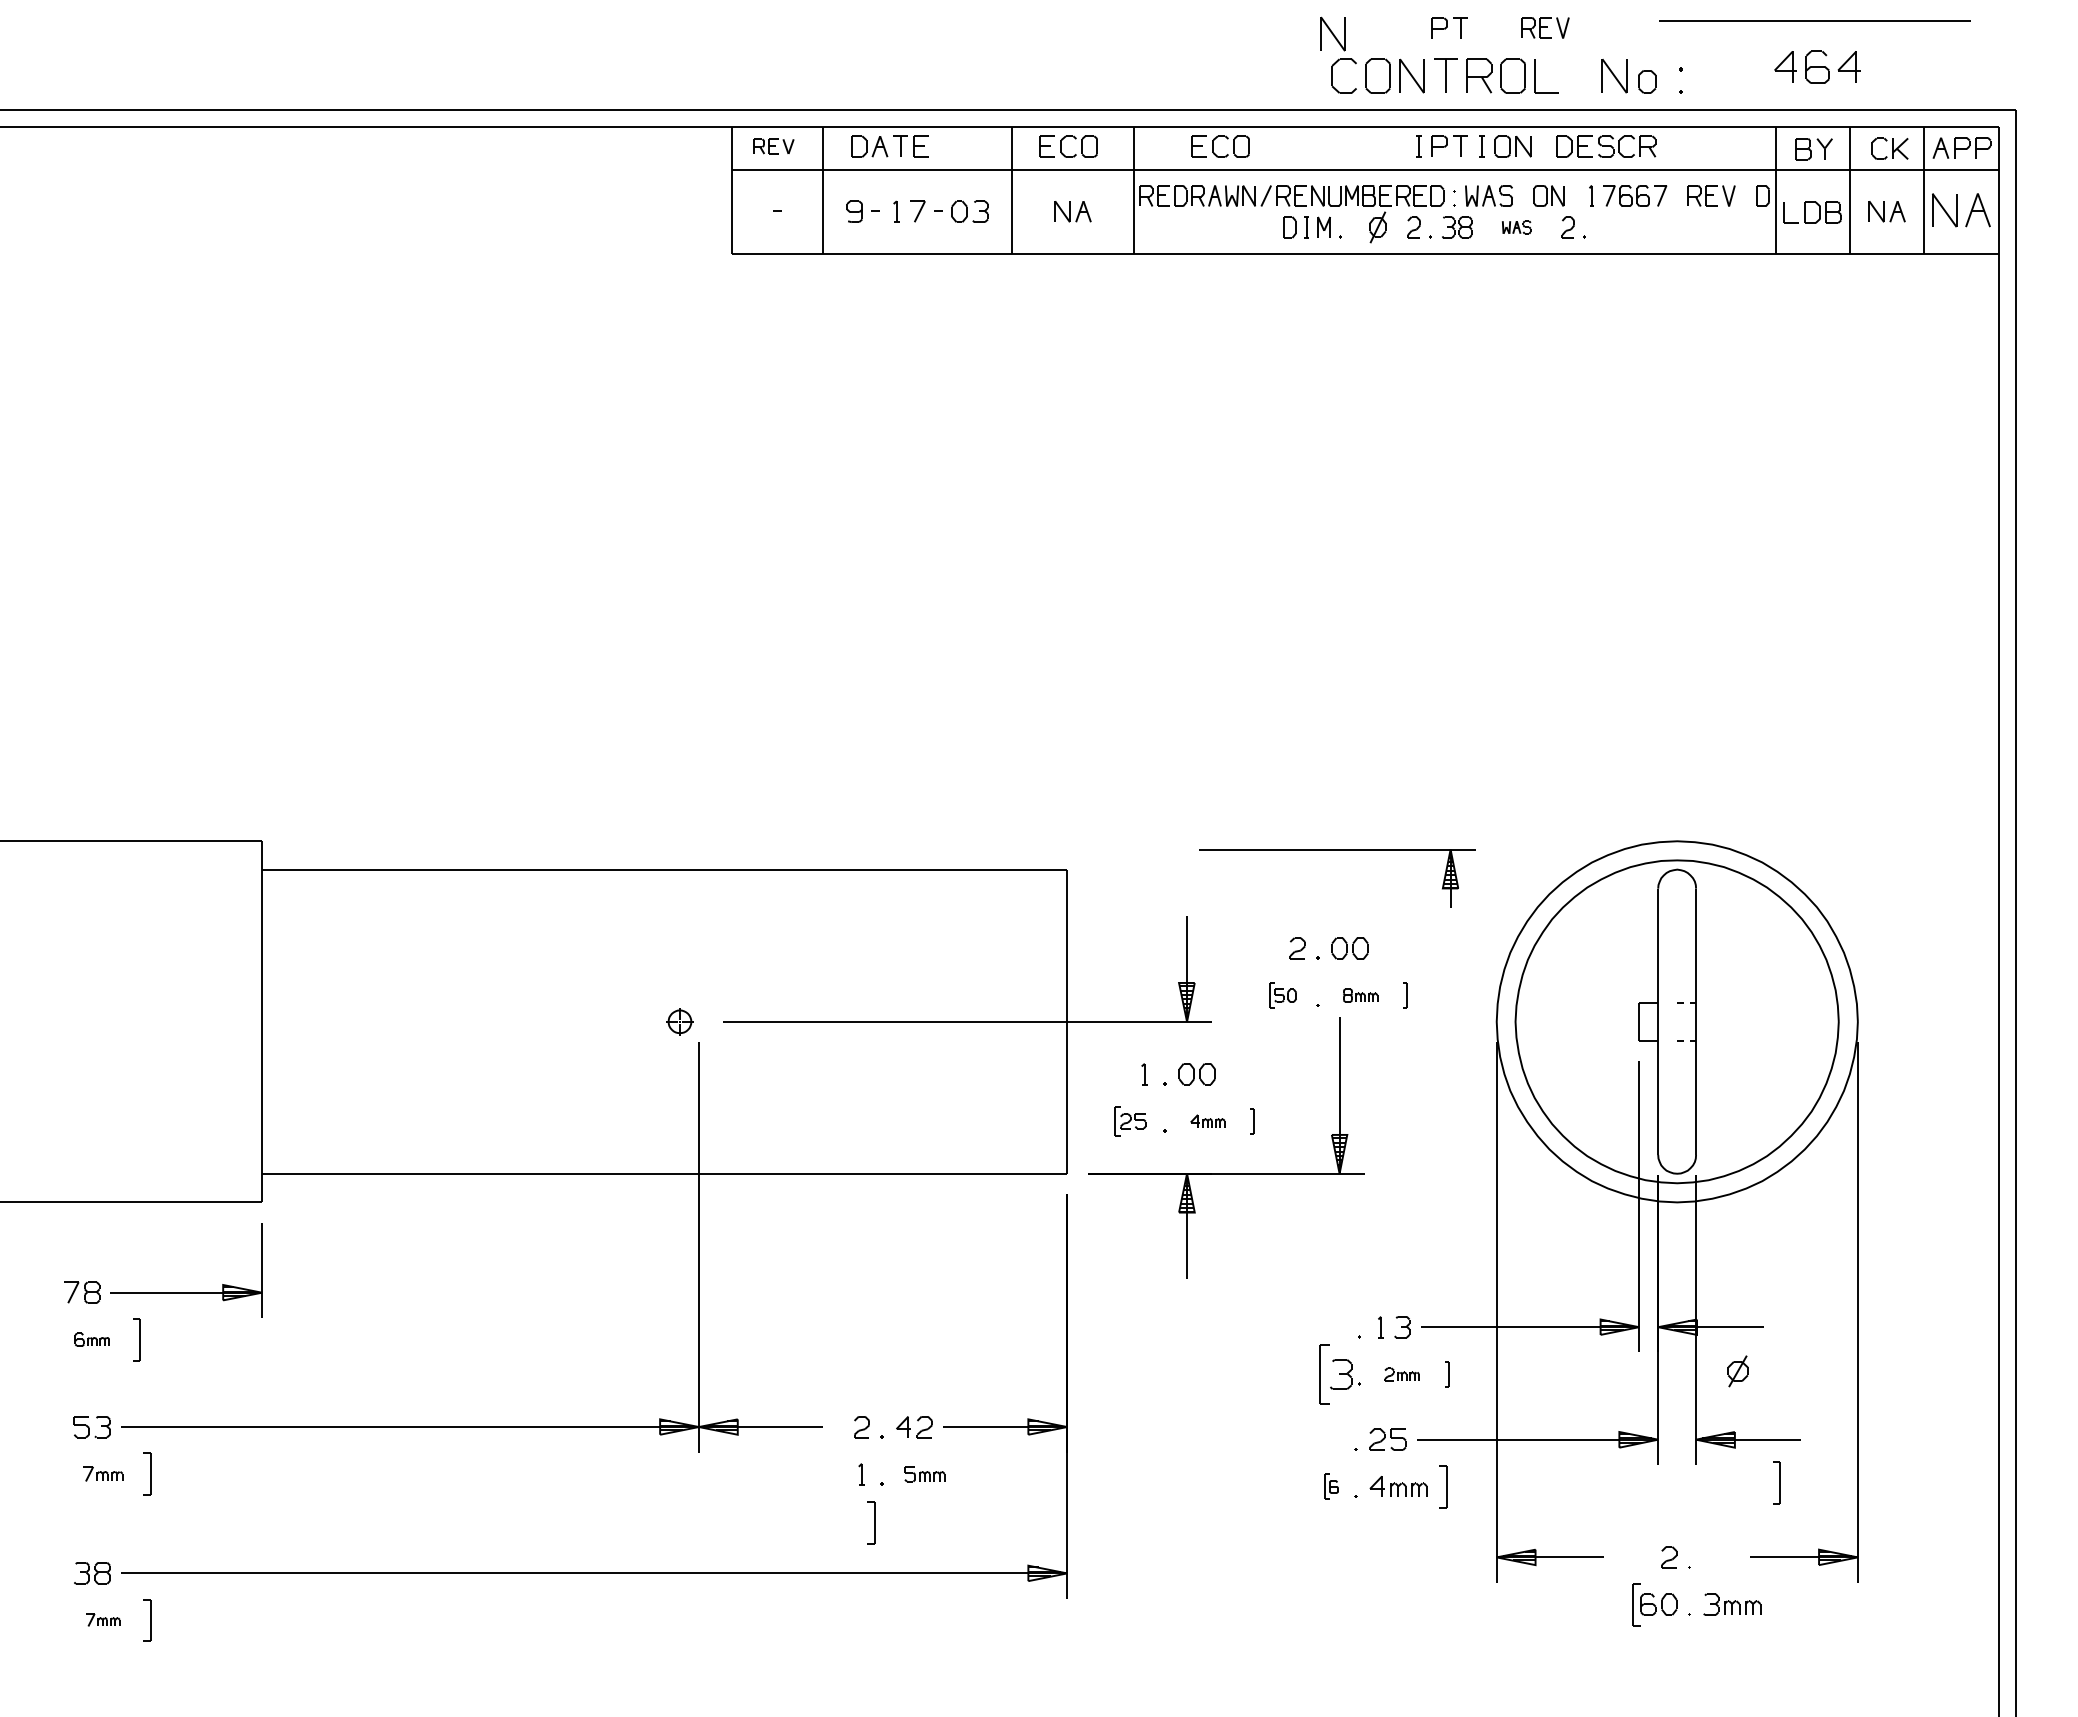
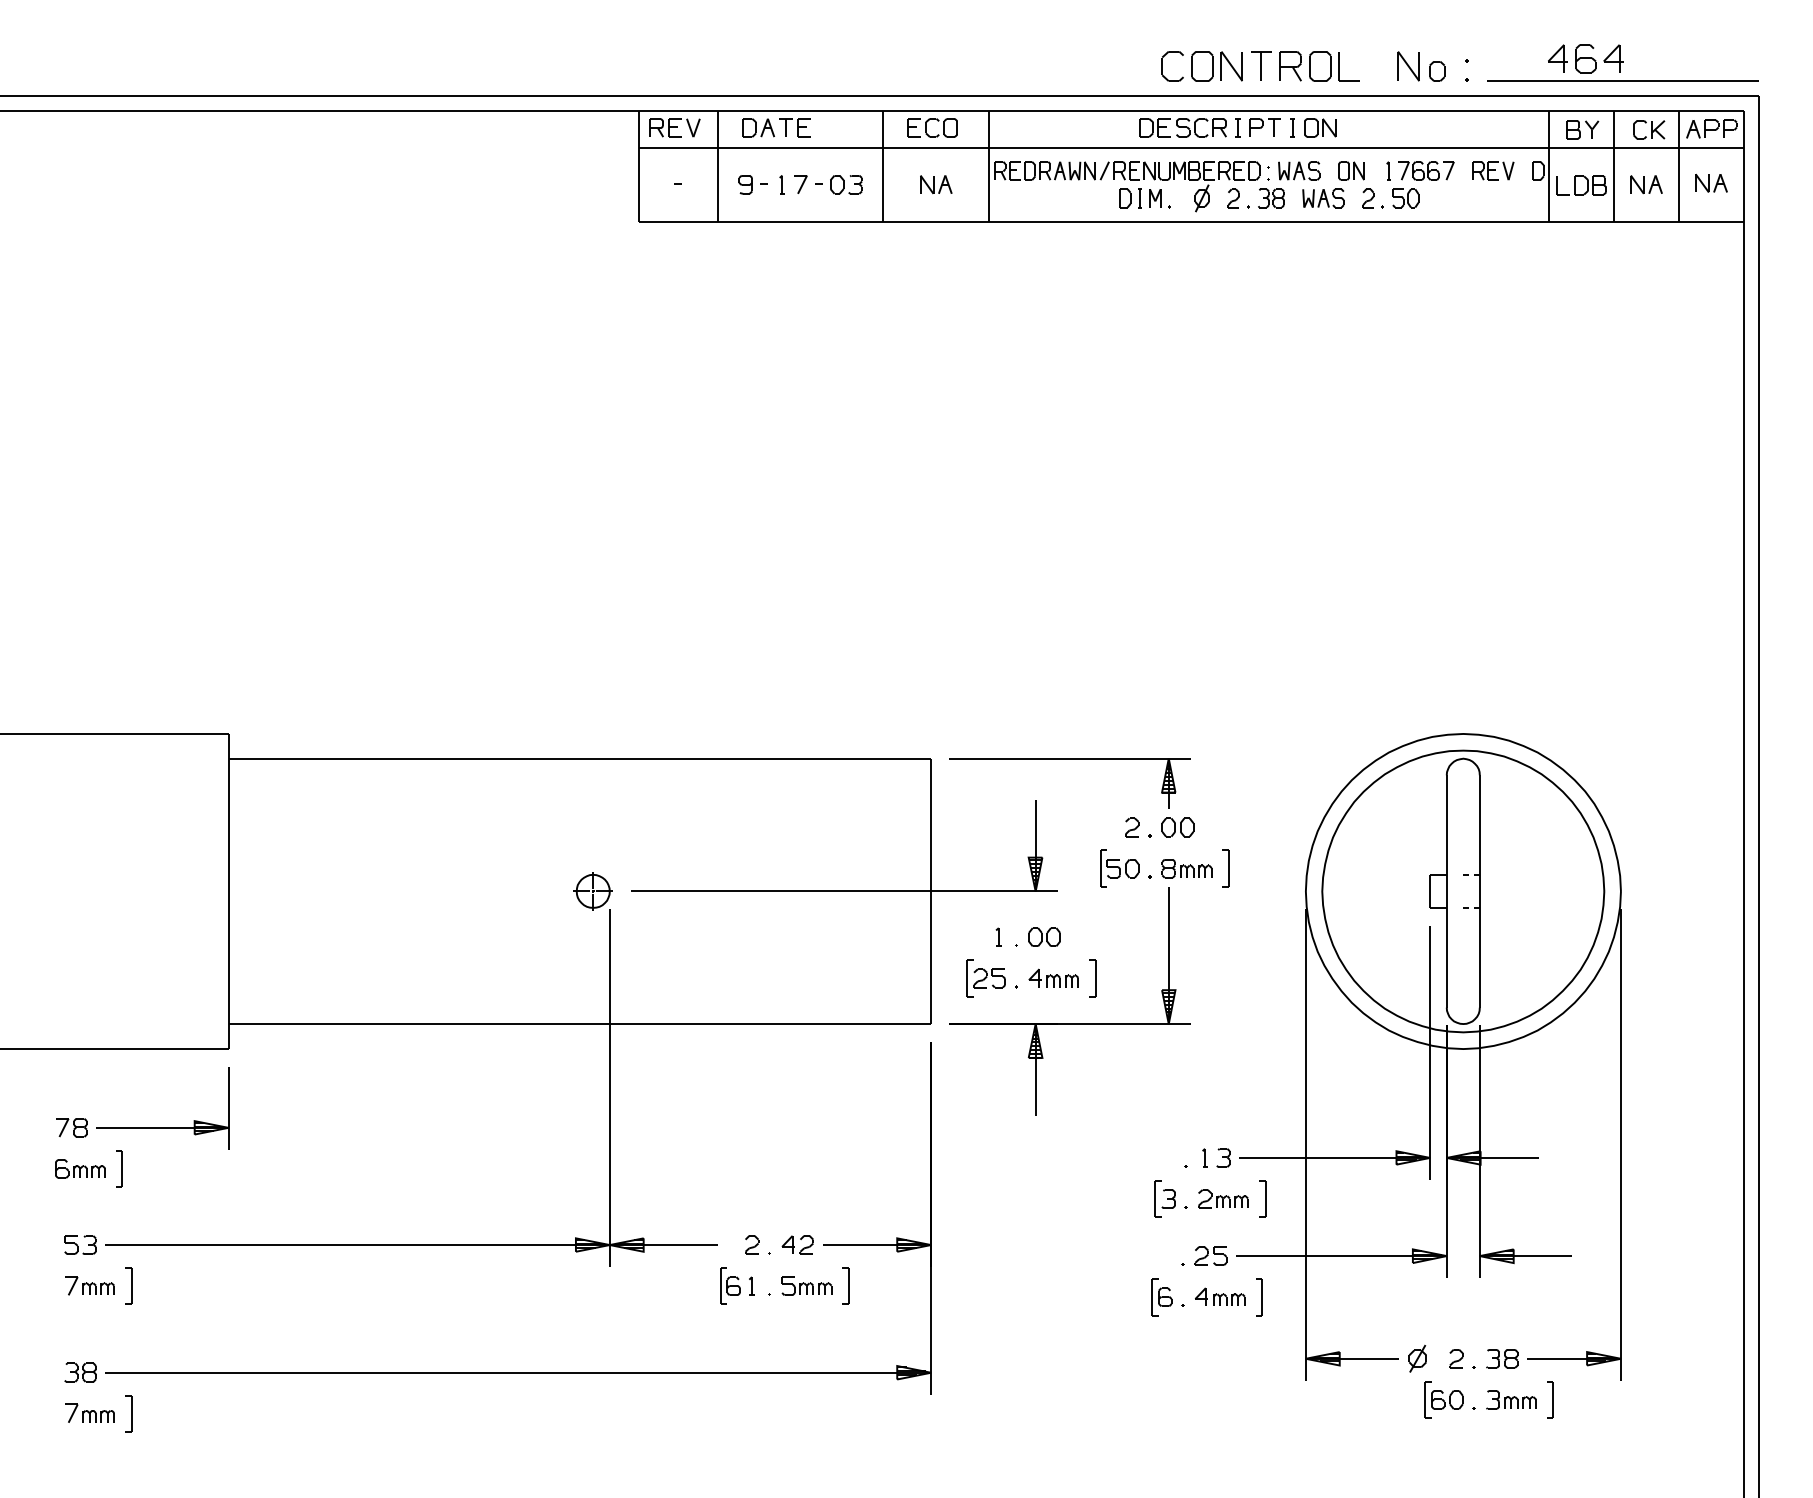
line: (1814, 20) -> (1622, 80), moved
part: (1449, 27) -> (1264, 23), removed
part: (1545, 27) -> (1348, 23), removed
part: (1332, 33) -> (1162, 29), removed
part: (773, 146) -> (674, 127), size x1.43
part: (1213, 146) -> (1058, 127), removed
part: (1606, 146) -> (1183, 127), moved
part: (1961, 209) -> (1711, 182), size x0.62
part: (1516, 227) -> (1323, 198), size x1.67
part: (1611, 227) -> (1406, 198), added
part: (1337, 850) -> (1070, 759), moved
part: (1283, 995) -> (1119, 868), size x1.67
part: (1360, 995) -> (1187, 868), size x1.67
part: (1405, 995) -> (1226, 868), size x1.67
part: (679, 1021) -> (592, 891), size x1.67
part: (1130, 1120) -> (986, 977), size x1.43
part: (1207, 1120) -> (1053, 977), size x1.67
part: (1252, 1120) -> (1092, 977), size x1.67
part: (92, 1339) -> (80, 1168), size x1.67
part: (1737, 1371) -> (1417, 1358), moved
part: (1335, 1373) -> (1165, 1198), size x0.71
part: (1447, 1373) -> (1262, 1198), size x1.67
part: (1401, 1374) -> (1222, 1199), size x1.67
part: (102, 1473) -> (89, 1285), size x1.43
part: (836, 1473) -> (729, 1285), added
part: (924, 1474) -> (806, 1286), size x1.43
part: (1776, 1482) -> (1549, 1399), moved
part: (1331, 1486) -> (1161, 1296), size x1.67
part: (871, 1522) -> (845, 1285), moved
part: (1721, 1557) -> (1501, 1358), added
part: (102, 1619) -> (89, 1412), size x1.67

